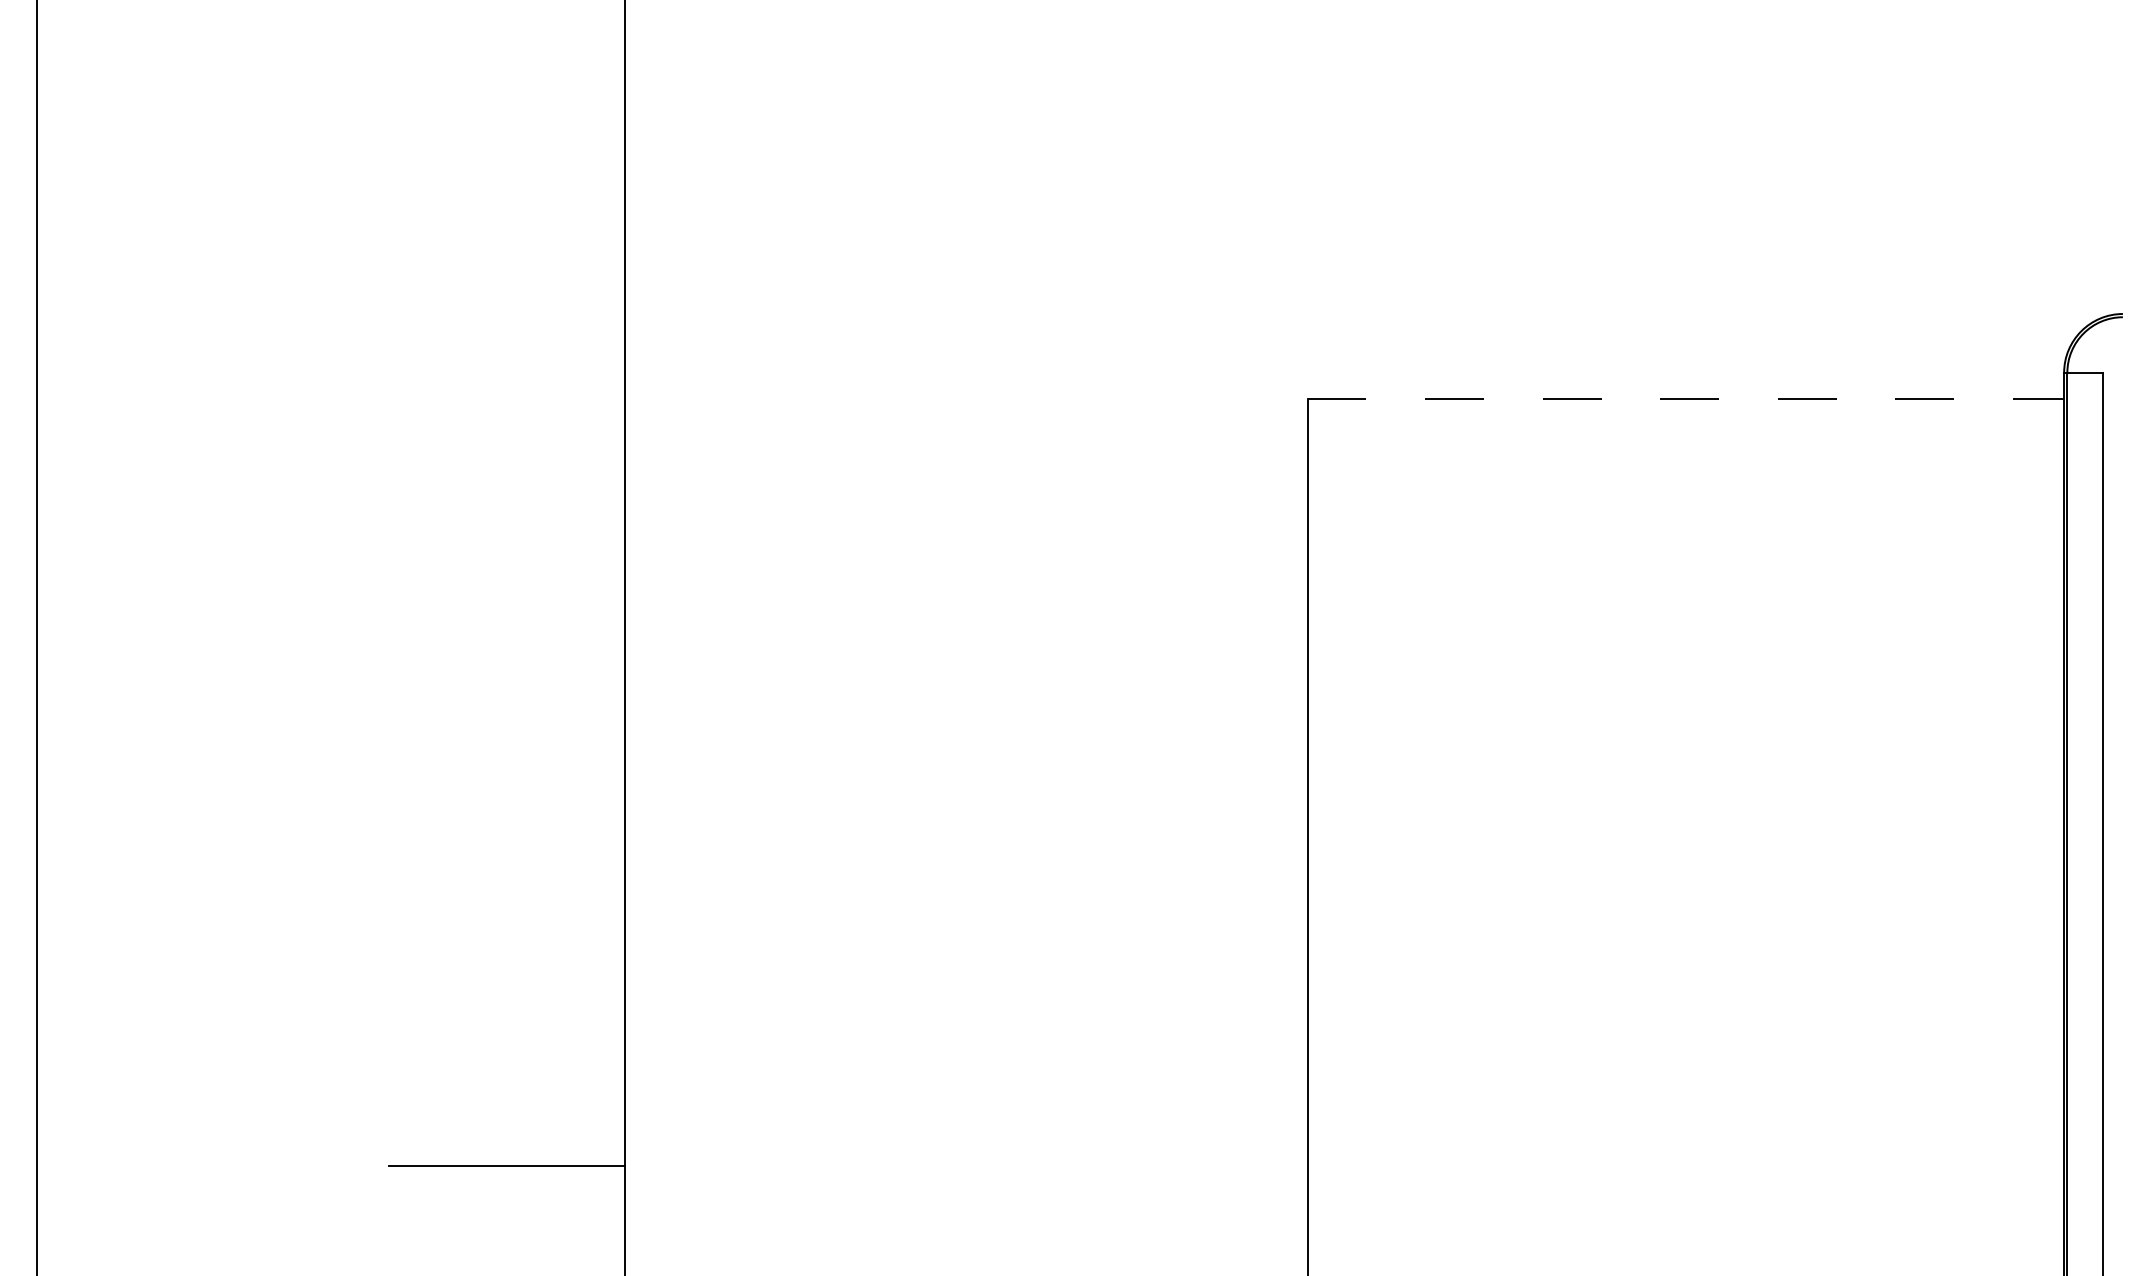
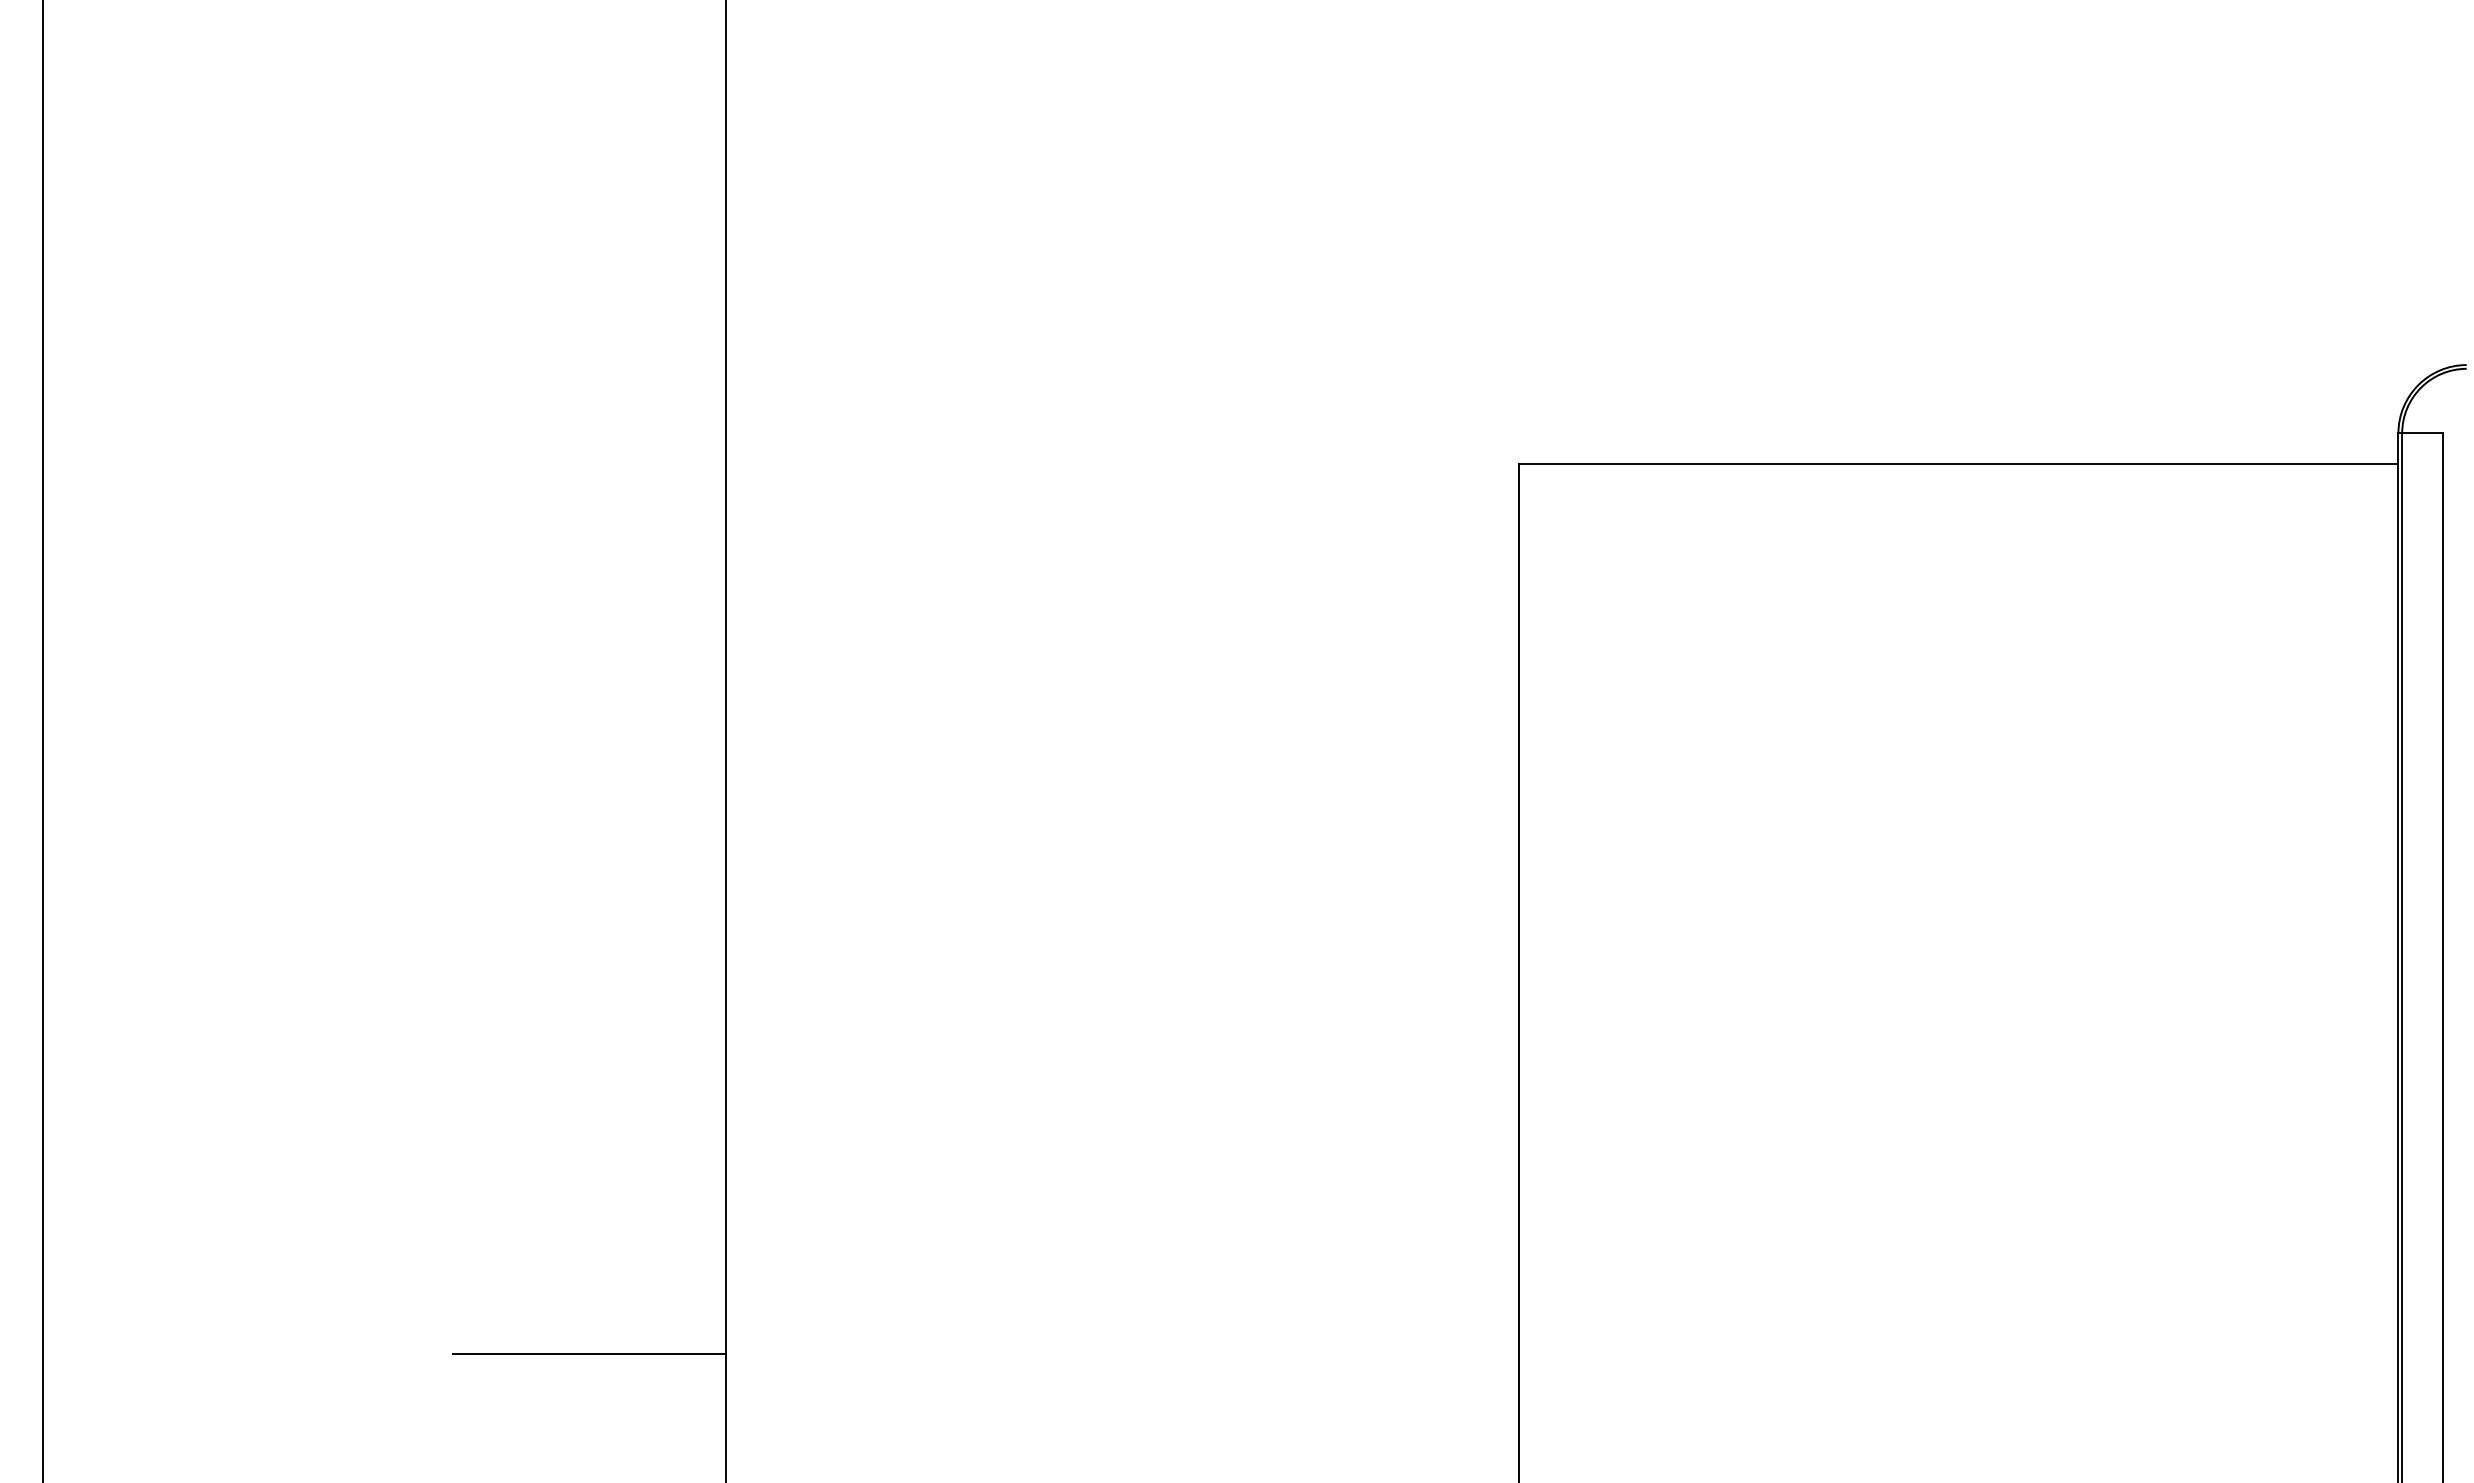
line: (1685, 399) -> (1958, 464), dashed -> solid

